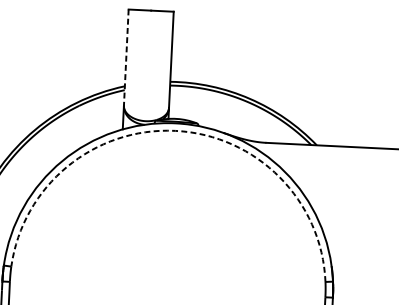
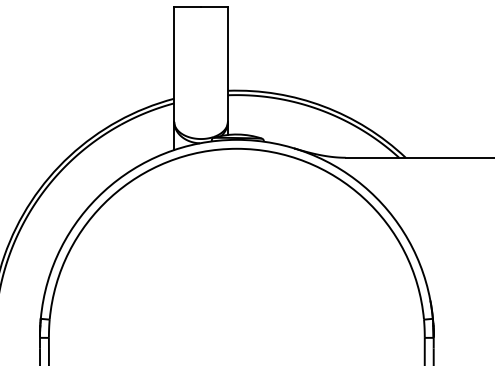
line: (126, 58) -> (174, 65), dashed -> solid
arc: (175, 130) -> (236, 148), dashed -> solid

